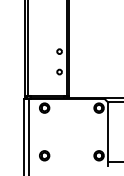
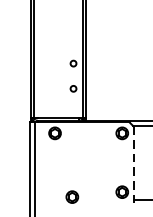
line: (108, 134) -> (133, 165), solid -> dashed
part: (44, 155) -> (72, 196), moved

